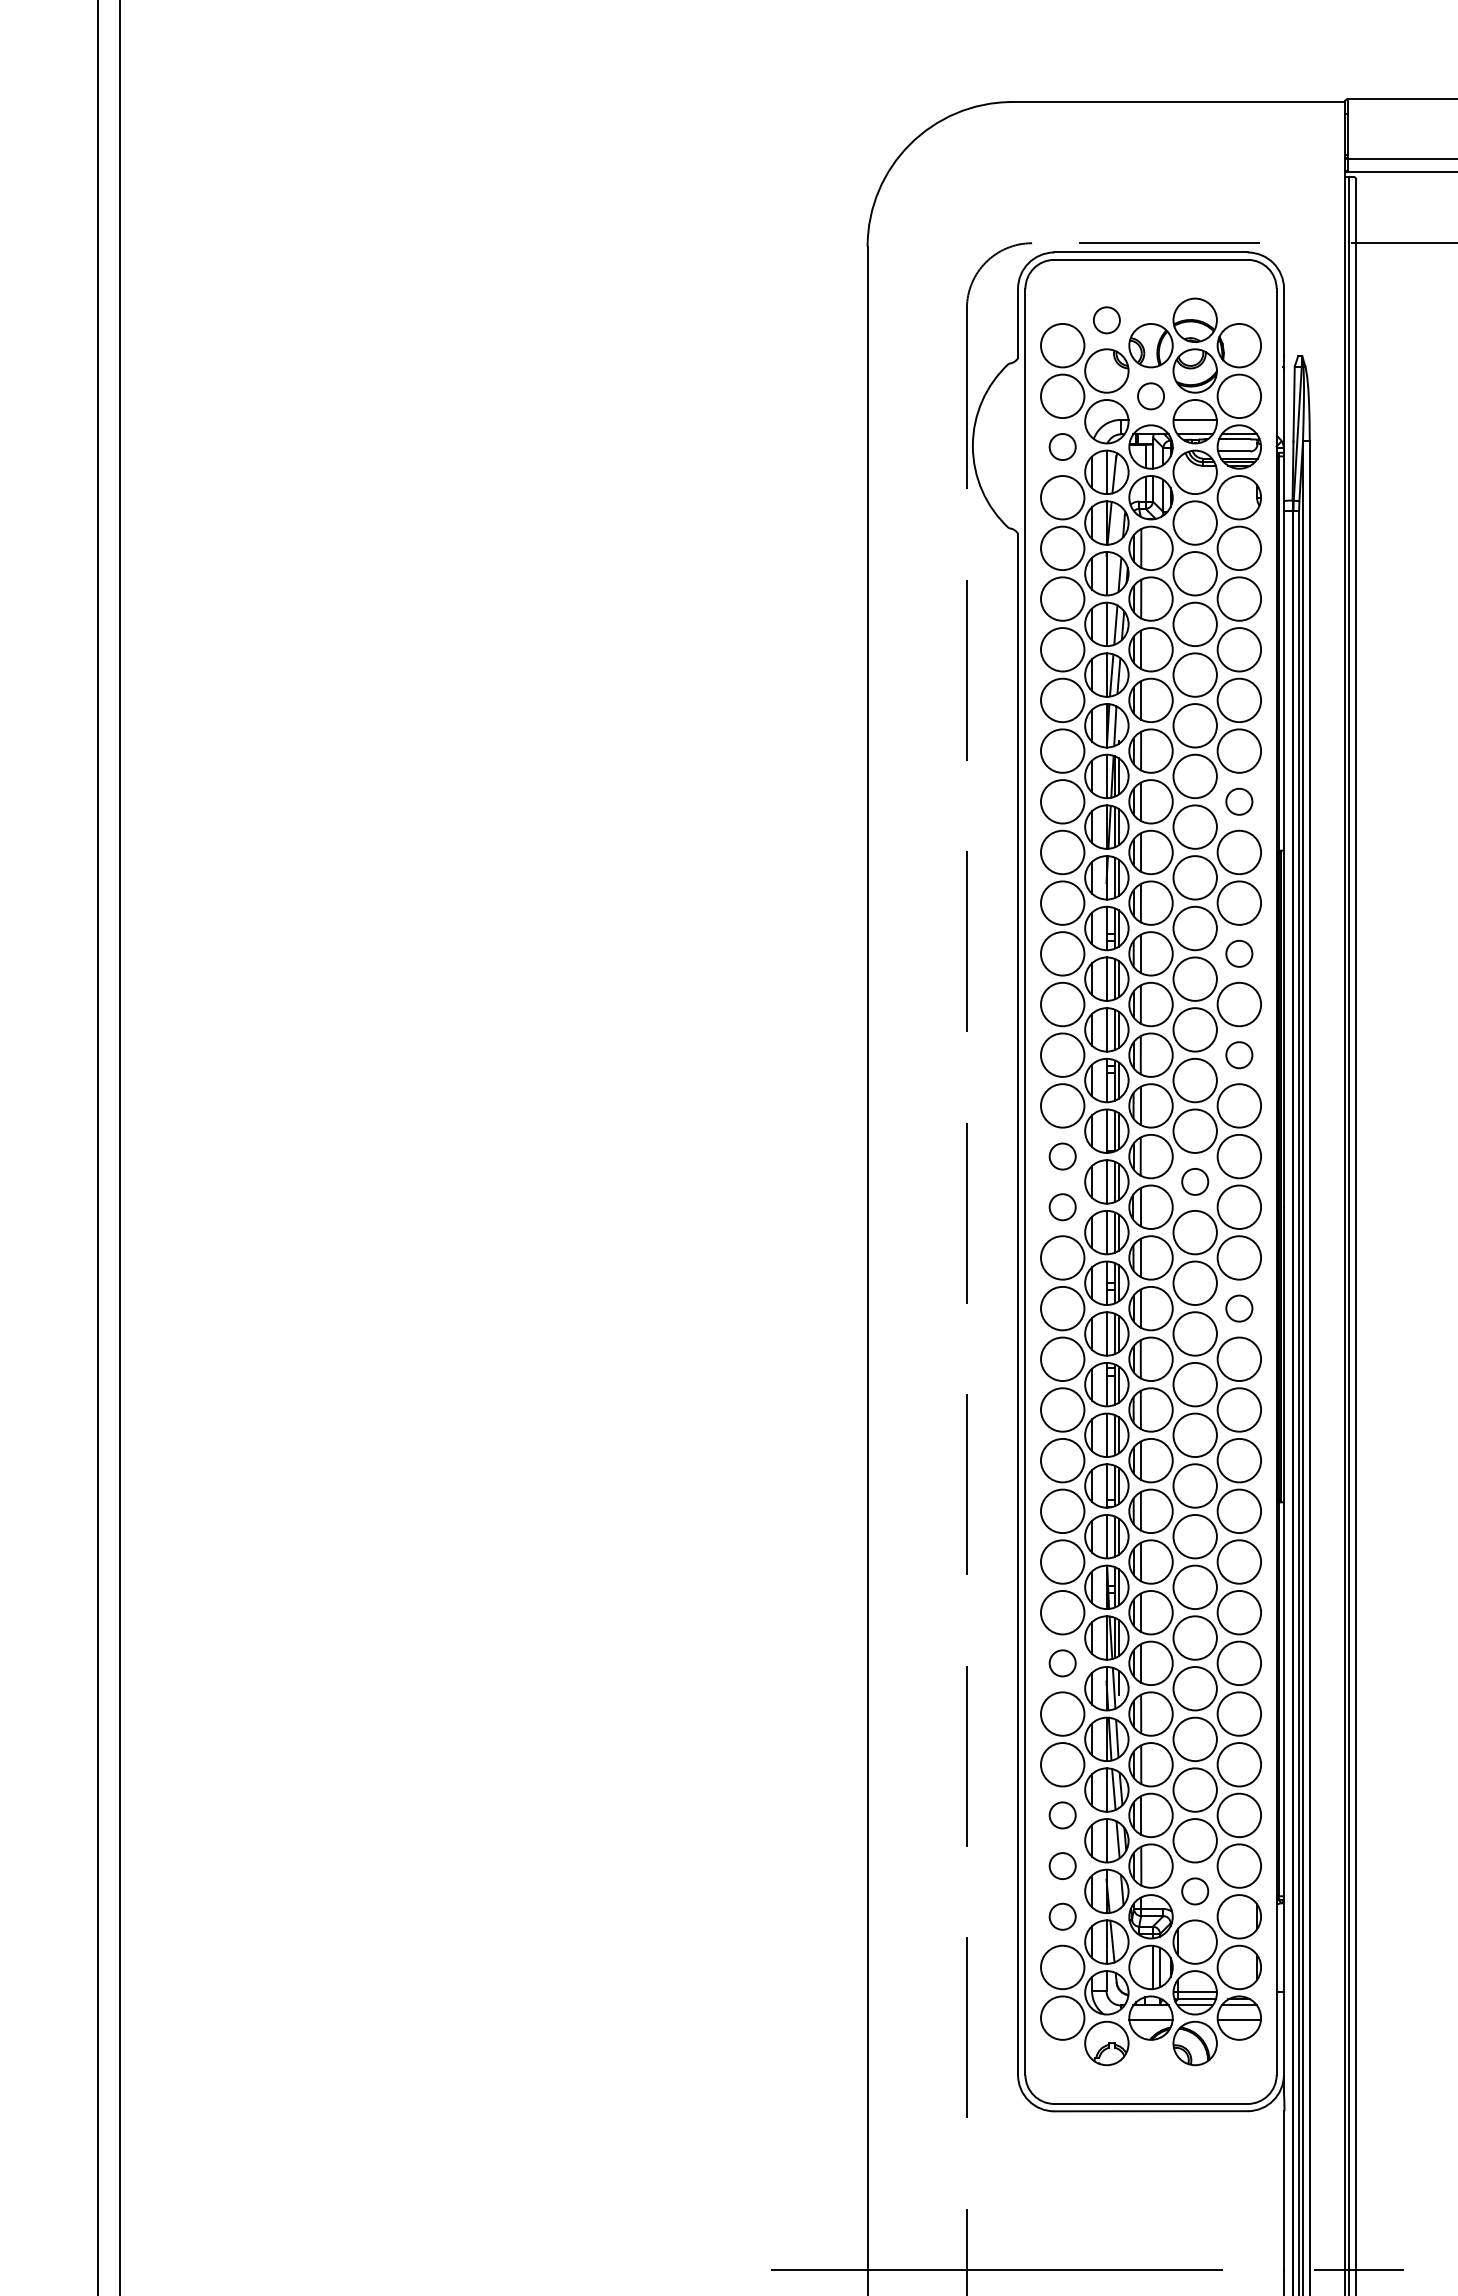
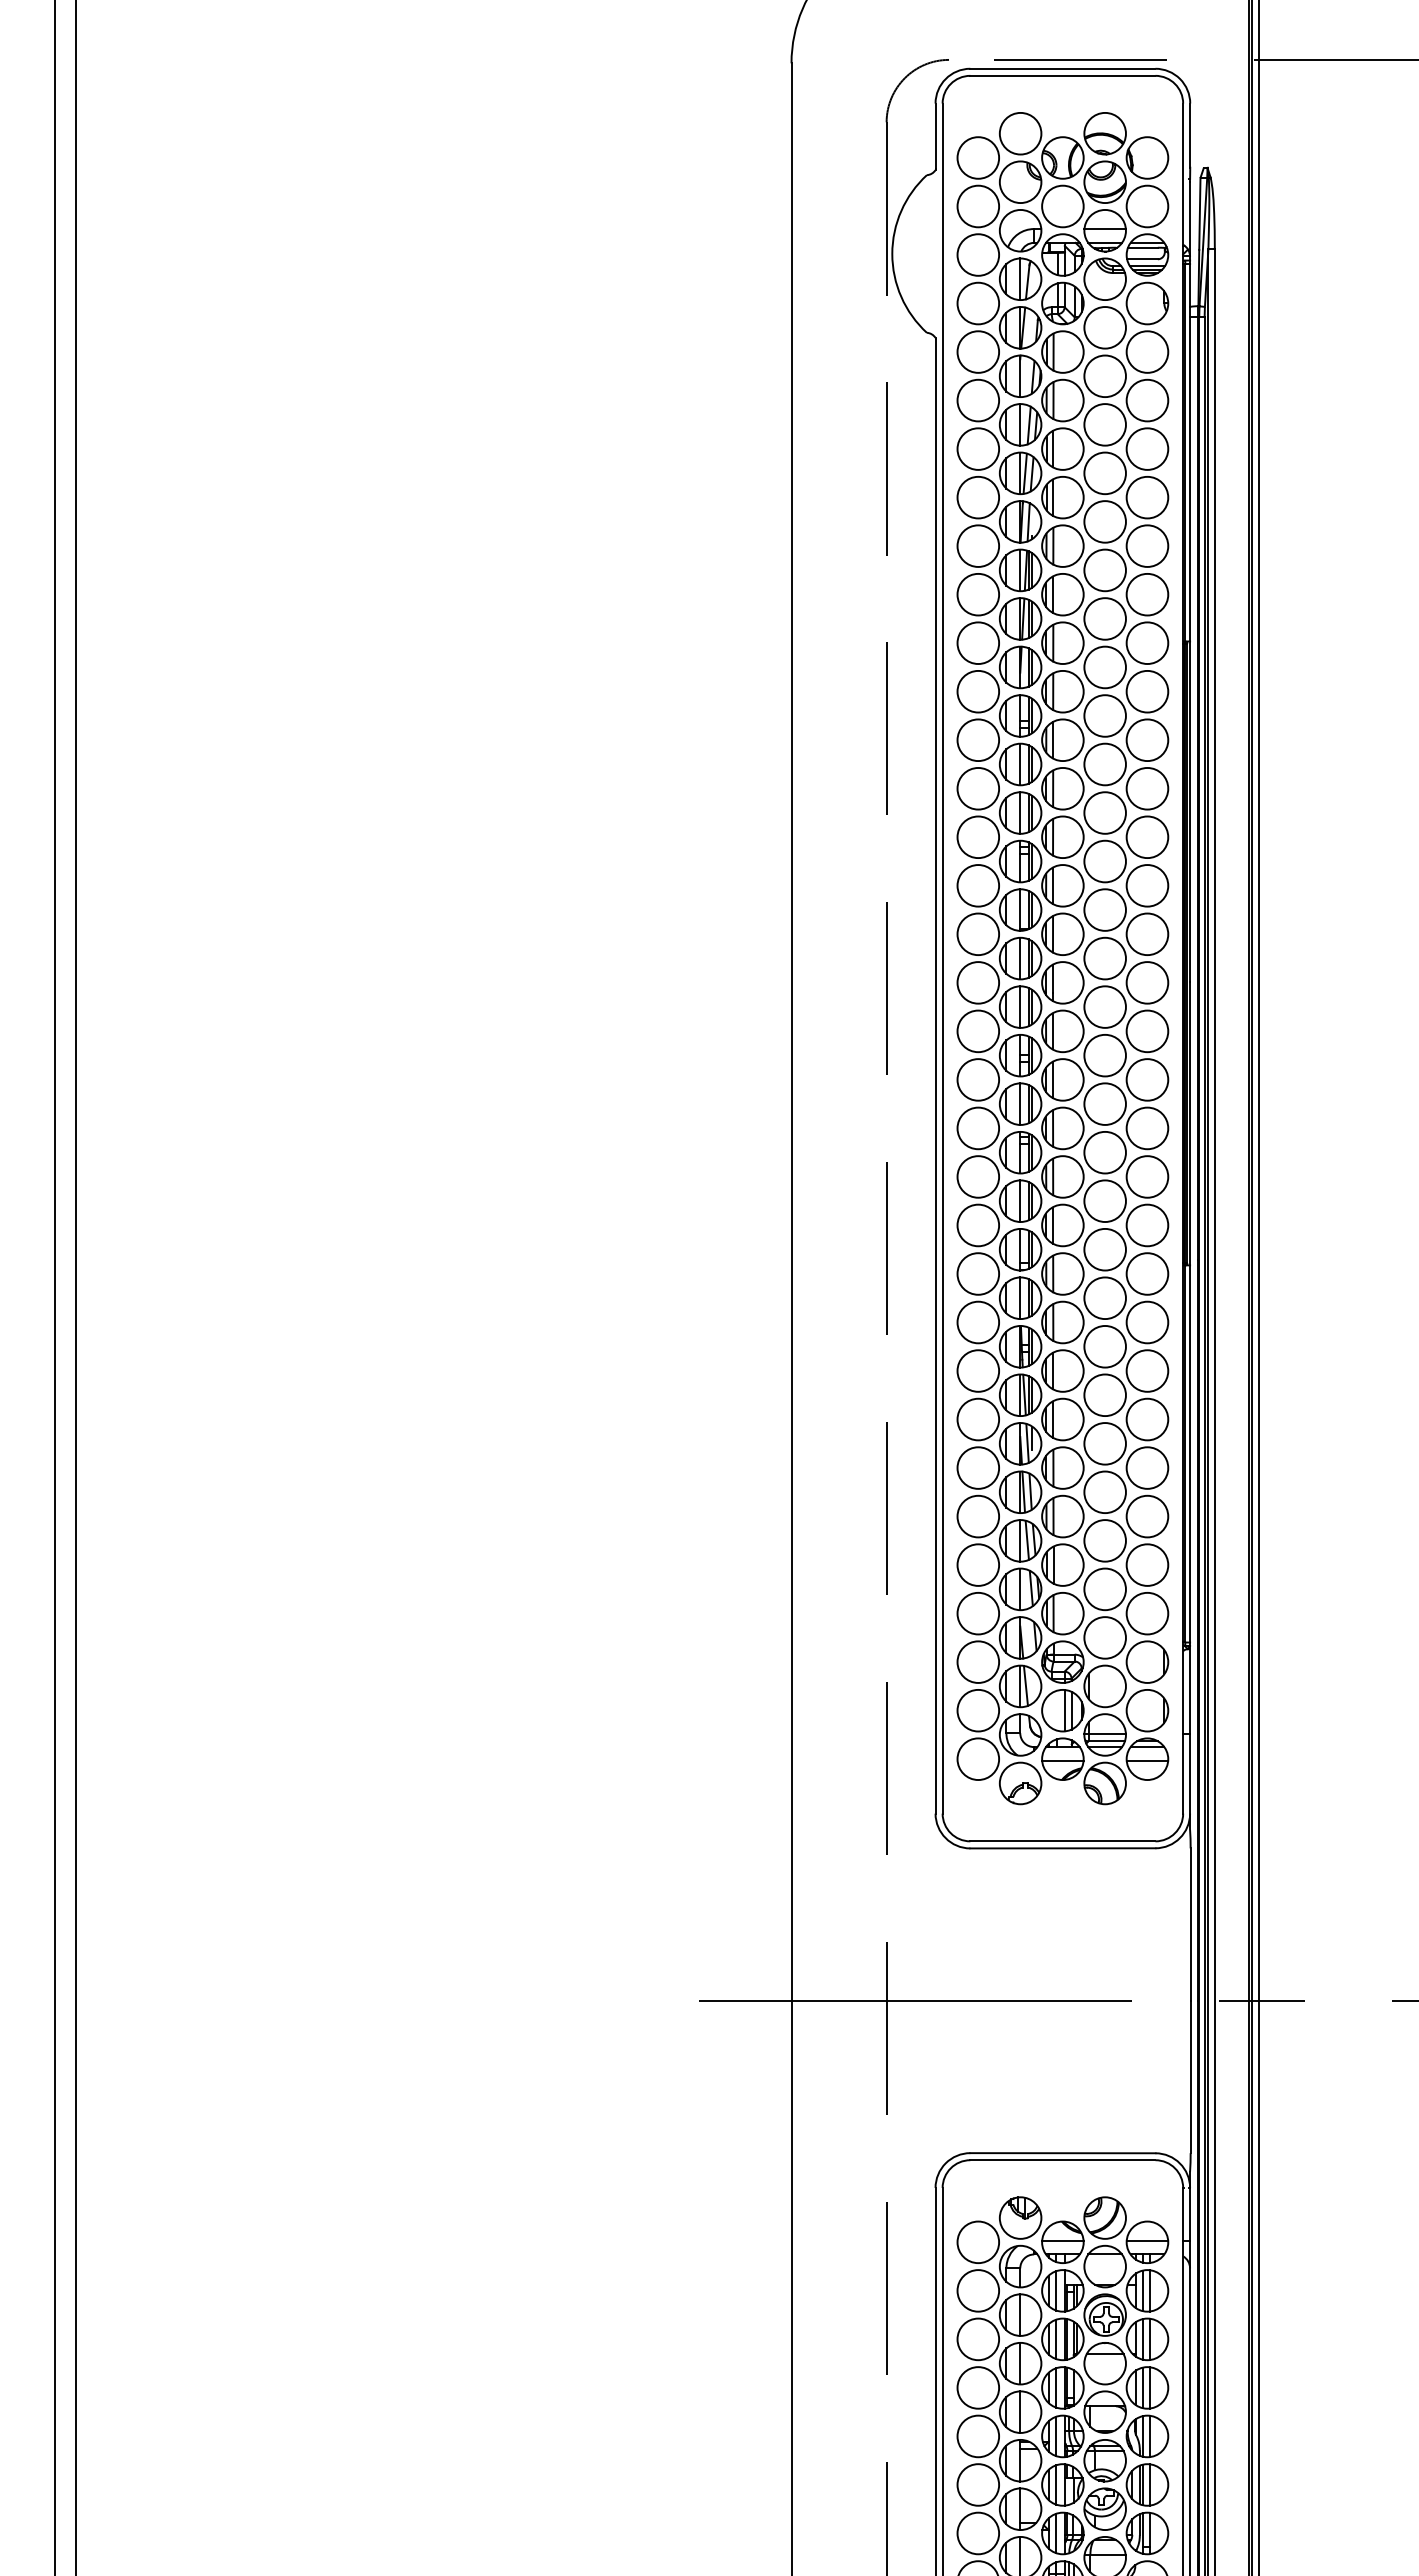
circle: (1106, 320) -> (1020, 133), size x1.67
circle: (1150, 396) -> (1062, 206), size x1.67
circle: (1062, 446) -> (978, 254), size x1.67
circle: (1239, 801) -> (1147, 594), size x1.67
circle: (1239, 954) -> (1147, 740), size x1.67
circle: (1239, 1055) -> (1147, 837), size x1.67
circle: (1062, 1156) -> (978, 934), size x1.67
circle: (1194, 1181) -> (1104, 958), size x1.67
circle: (1062, 1206) -> (978, 982), size x1.67
circle: (1239, 1308) -> (1147, 1079), size x1.67
circle: (1062, 1663) -> (978, 1419), size x1.67
circle: (1062, 1814) -> (978, 1564), size x1.67
circle: (1062, 1865) -> (978, 1613), size x1.67
circle: (1194, 1891) -> (1104, 1637), size x1.67
circle: (1062, 1916) -> (978, 1661), size x1.67

